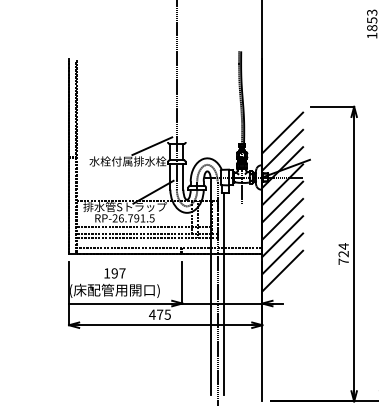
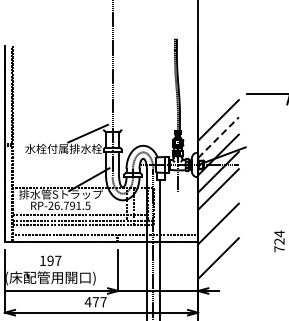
line: (282, 150) -> (218, 137), solid -> dashed
line: (282, 218) -> (218, 205), removed
line: (282, 253) -> (218, 240), removed
text: (167, 314) -> (103, 301), 475 -> 477

